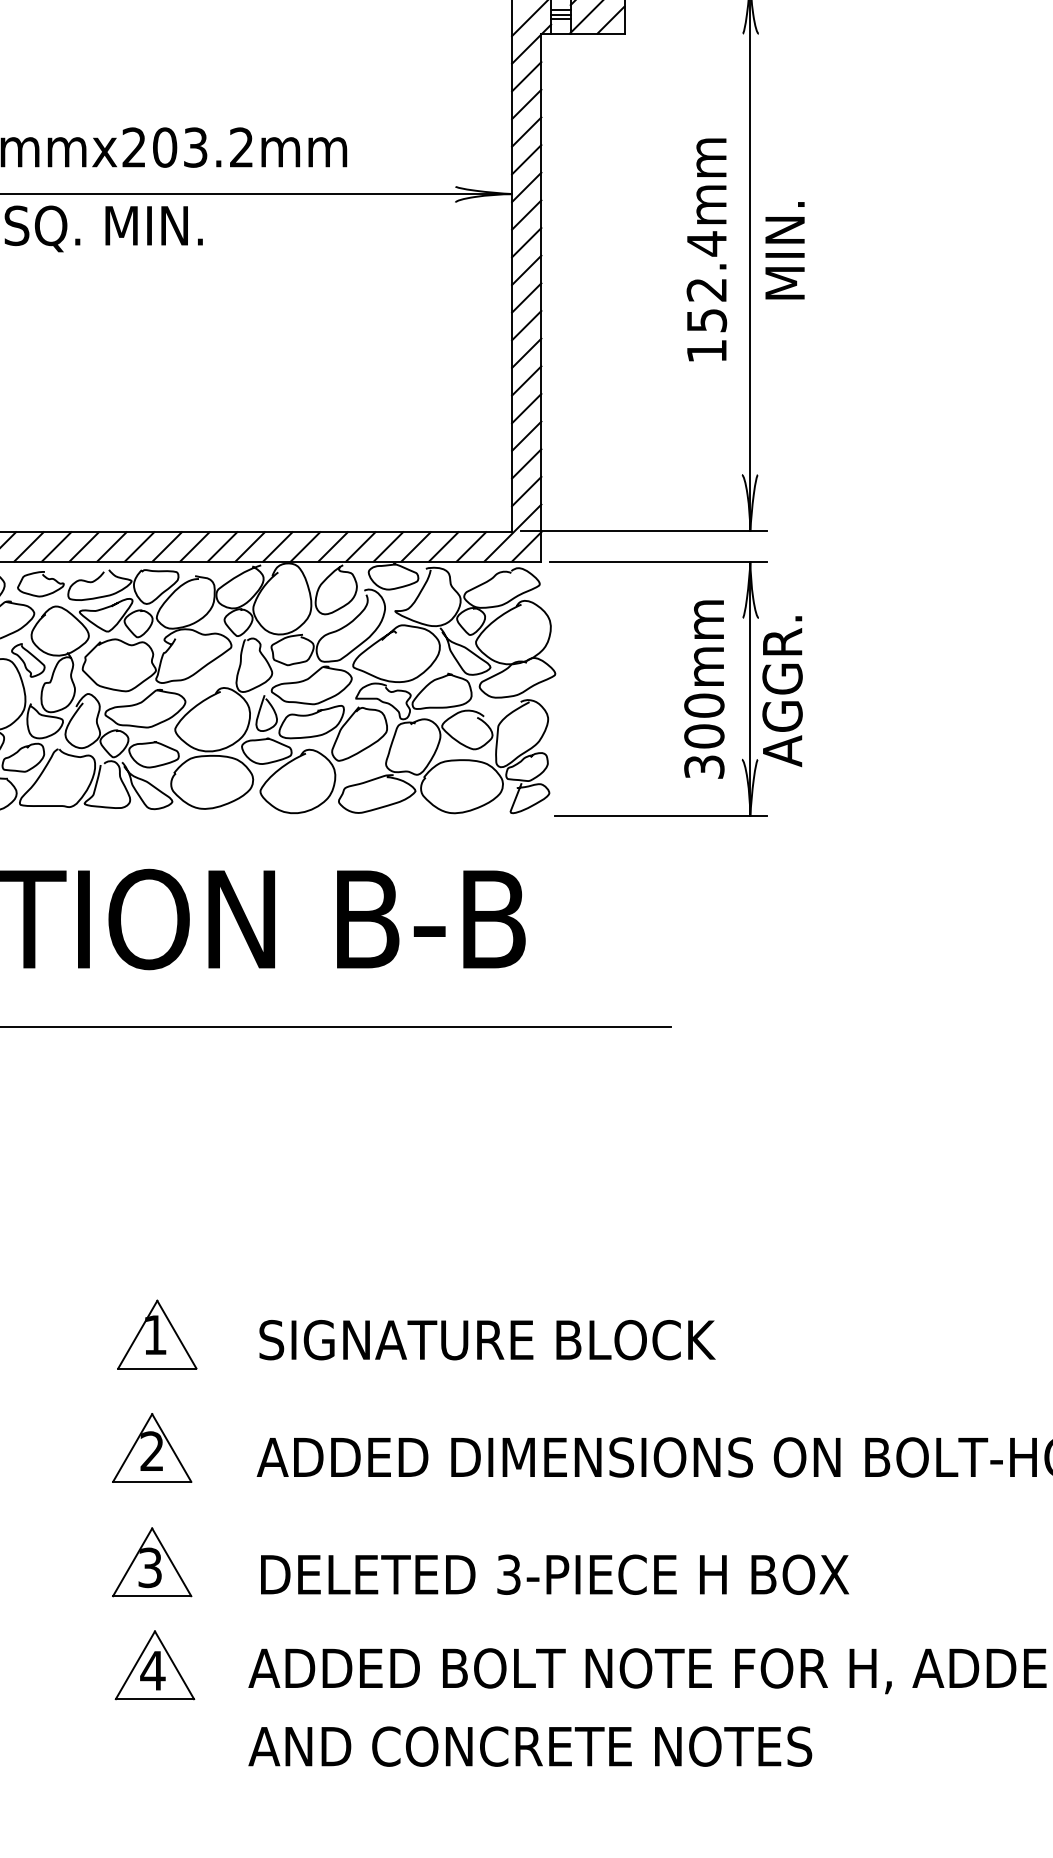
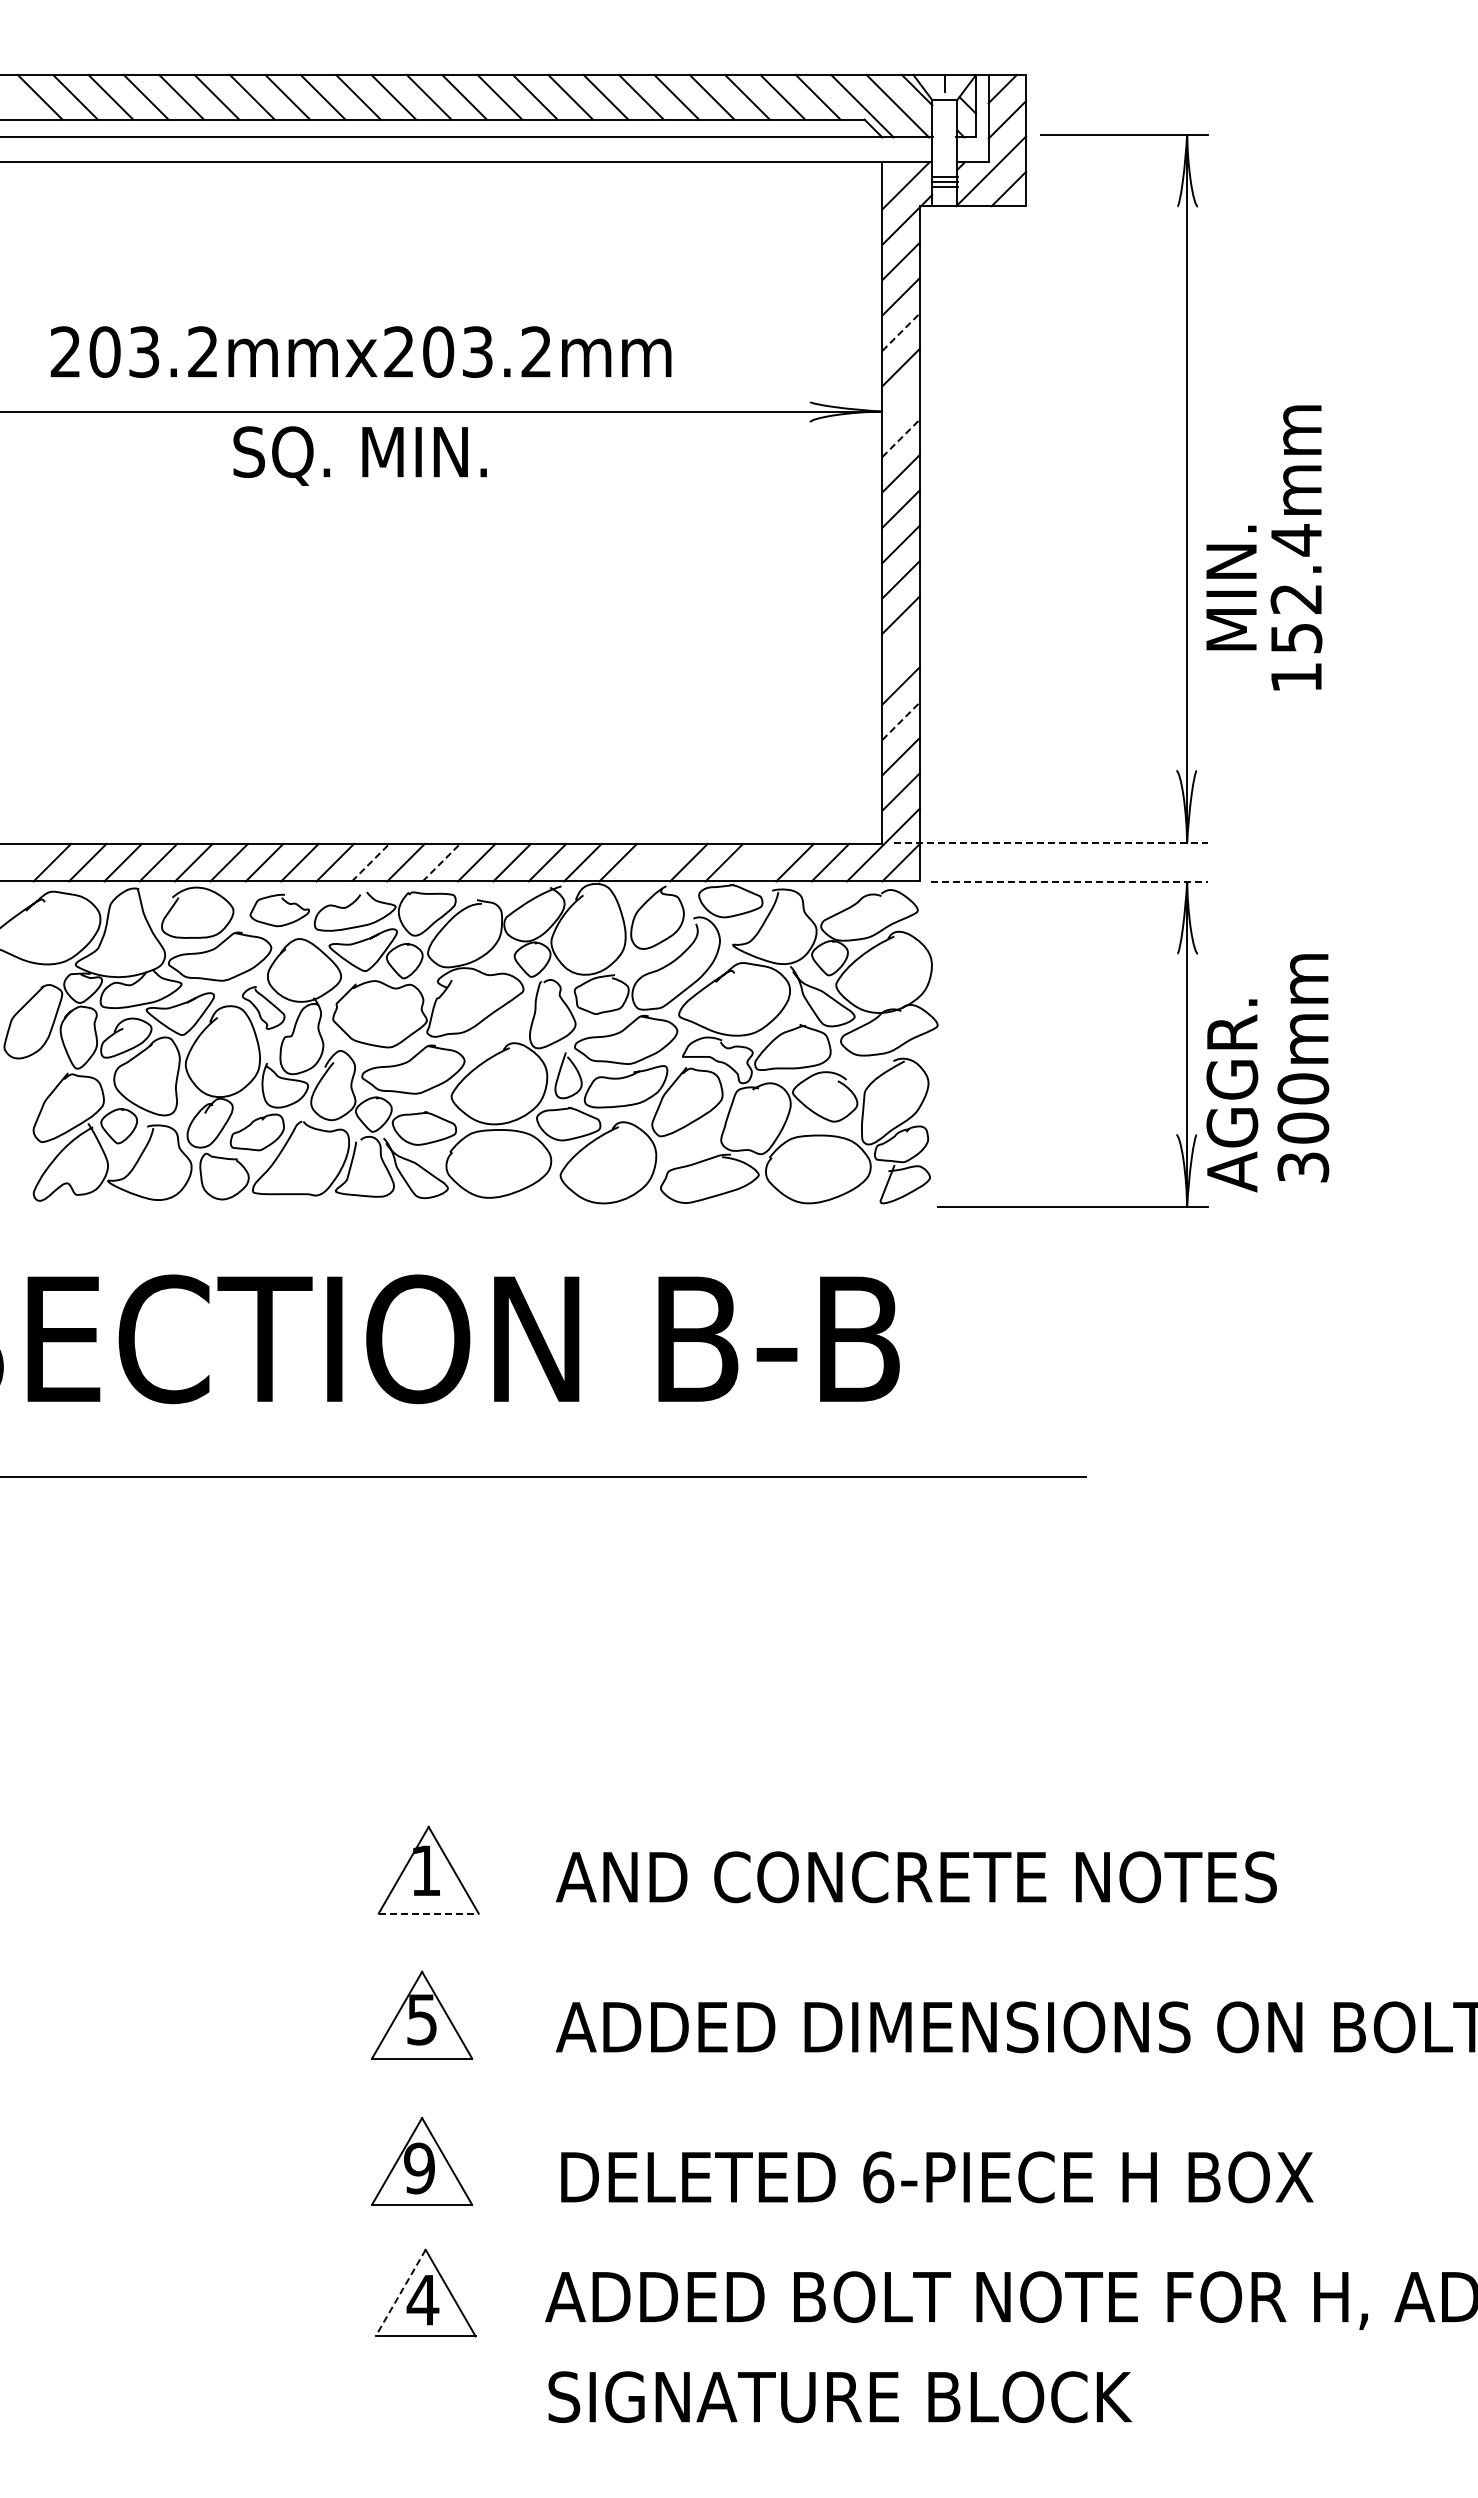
line: (527, 132) -> (901, 332), solid -> dashed
line: (526, 187) -> (900, 402), removed
line: (527, 215) -> (901, 438), solid -> dashed
text: (706, 249) -> (1296, 547), moved
text: (785, 250) -> (1231, 587), moved
line: (526, 380) -> (900, 650), removed
line: (527, 436) -> (901, 721), solid -> dashed
line: (644, 531) -> (1051, 842), solid -> dashed
line: (111, 546) -> (370, 862), solid -> dashed
line: (167, 546) -> (441, 862), solid -> dashed
line: (333, 546) -> (653, 862), removed
line: (416, 546) -> (759, 862), removed
line: (658, 561) -> (1069, 881), solid -> dashed
text: (704, 689) -> (1303, 1068), moved
text: (782, 691) -> (1232, 1095), moved
text: (538, 1340) -> (916, 1877), SIGNATURE BLOCK -> AND CONCRETE NOTES
line: (157, 1368) -> (429, 1913), solid -> dashed
text: (151, 1451) -> (421, 2019), 2 -> 5
text: (150, 1567) -> (419, 2168), 3 -> 9
text: (509, 1574) -> (878, 2177), 3-PIECE -> 6-PIECE
line: (135, 1665) -> (400, 2293), solid -> dashed
text: (530, 1746) -> (905, 2397), AND CONCRETE NOTES -> SIGNATURE BLOCK

